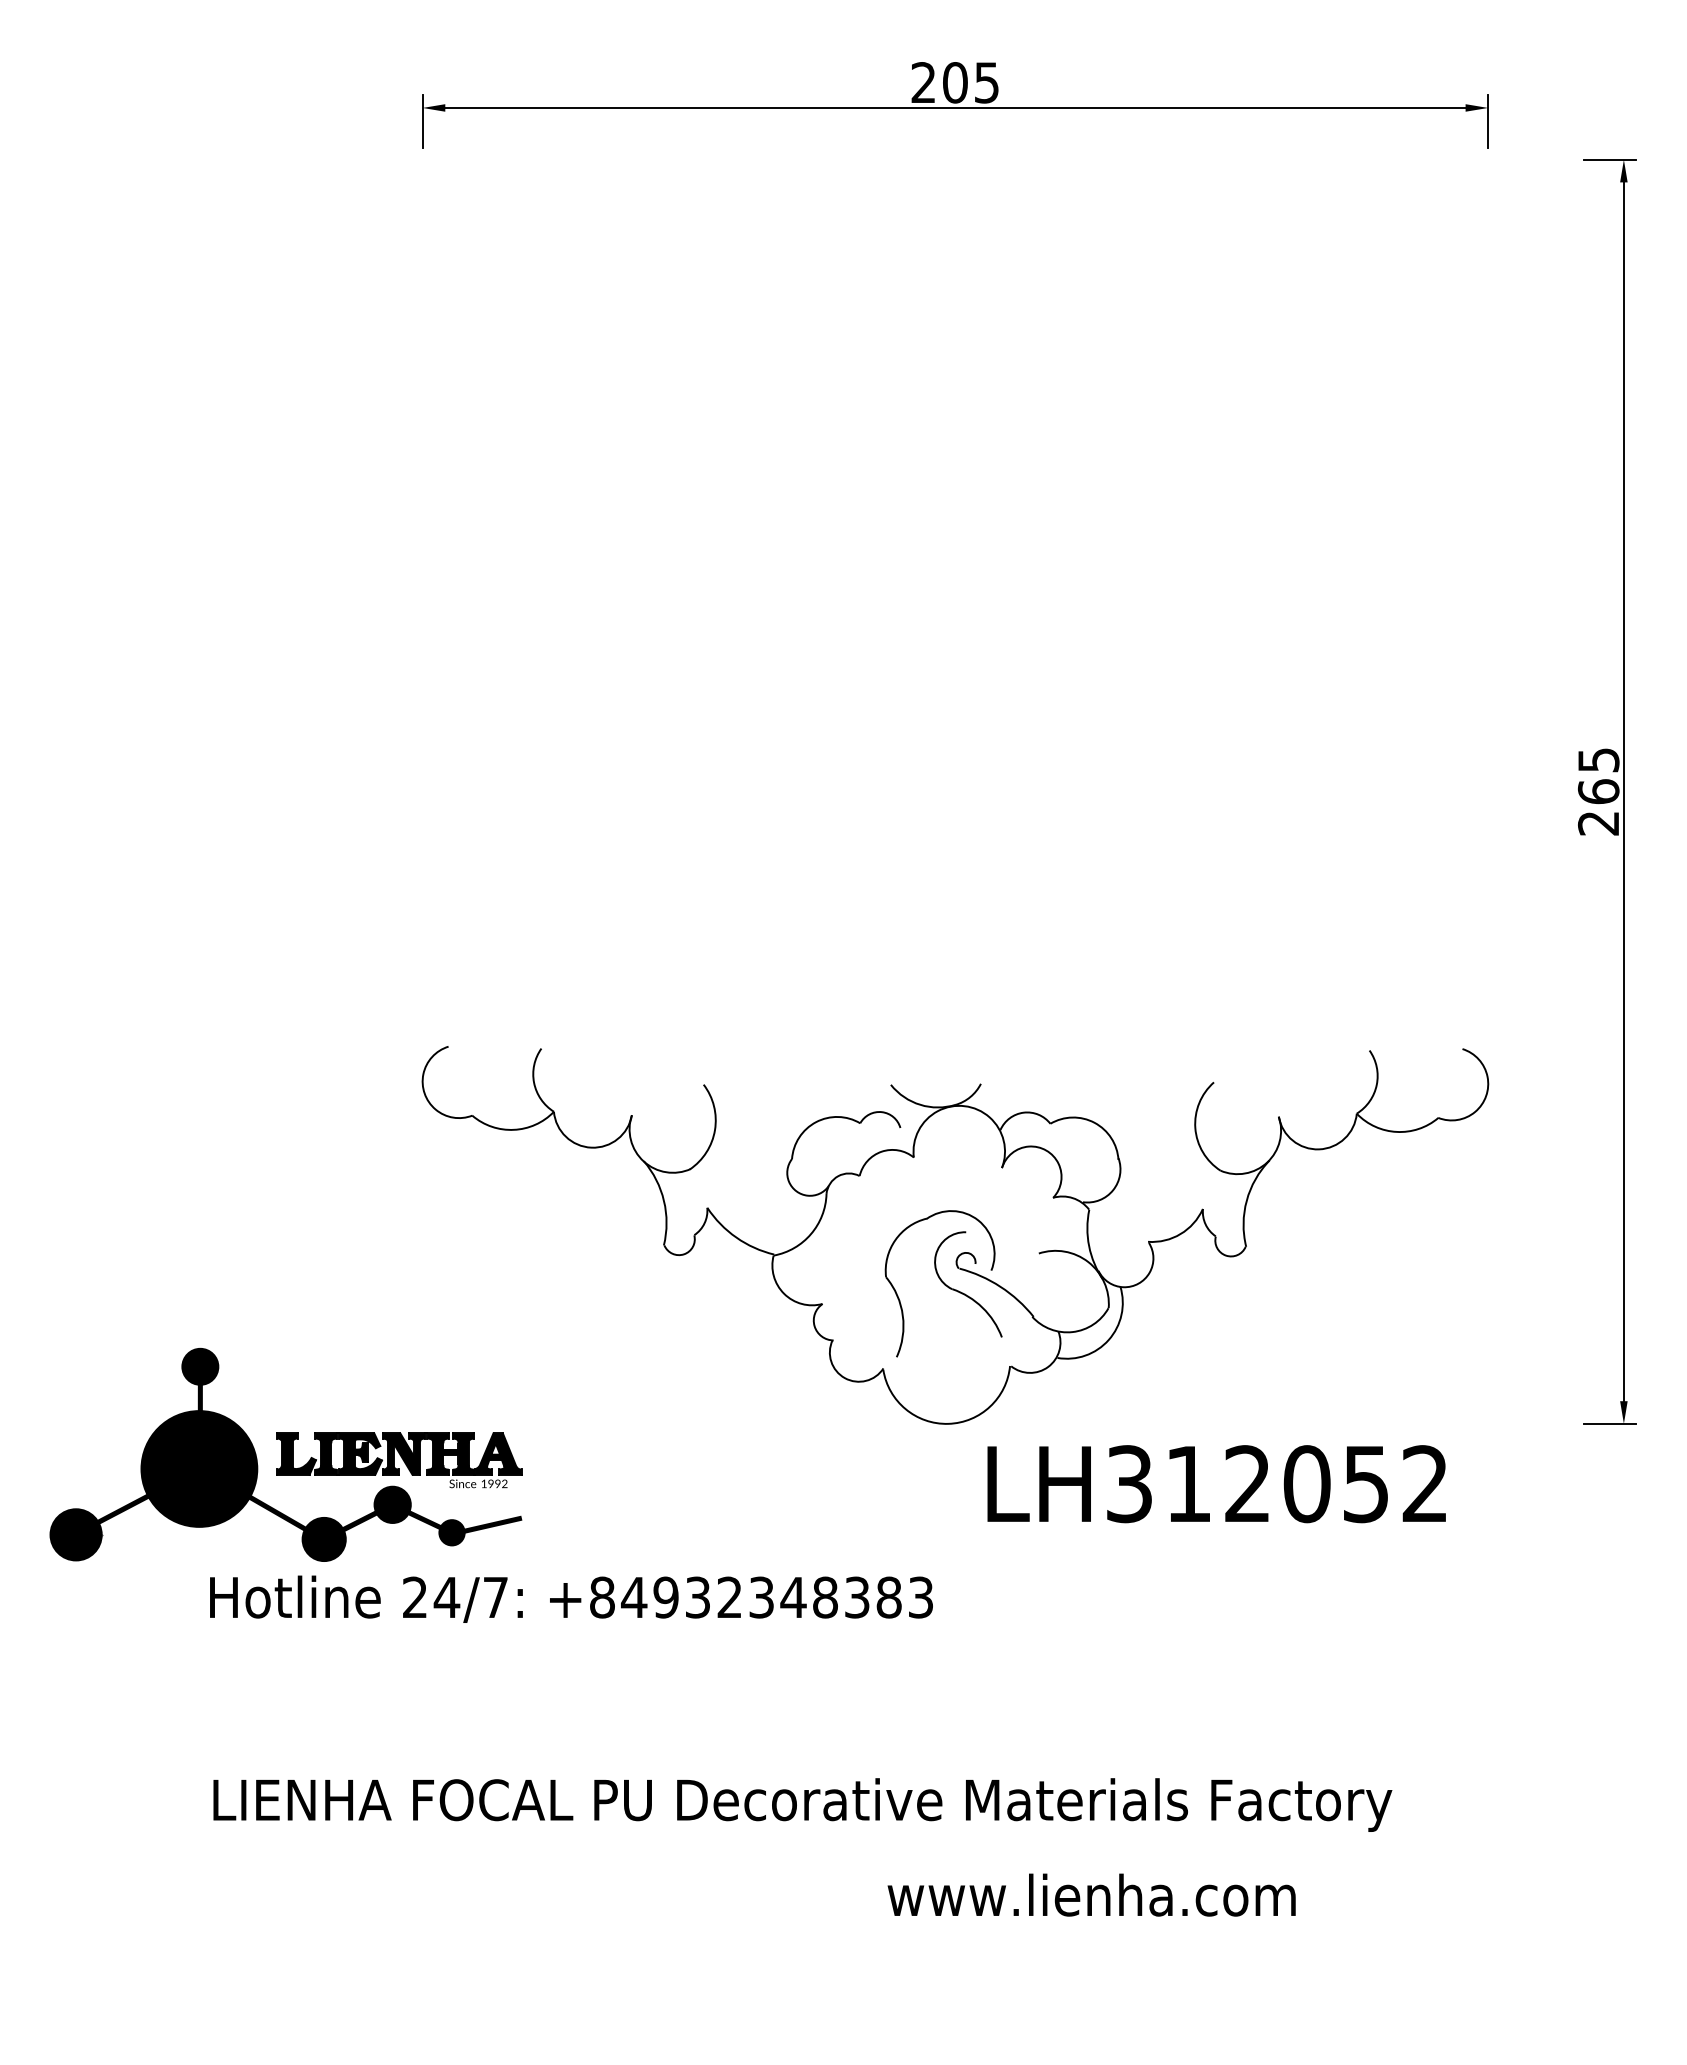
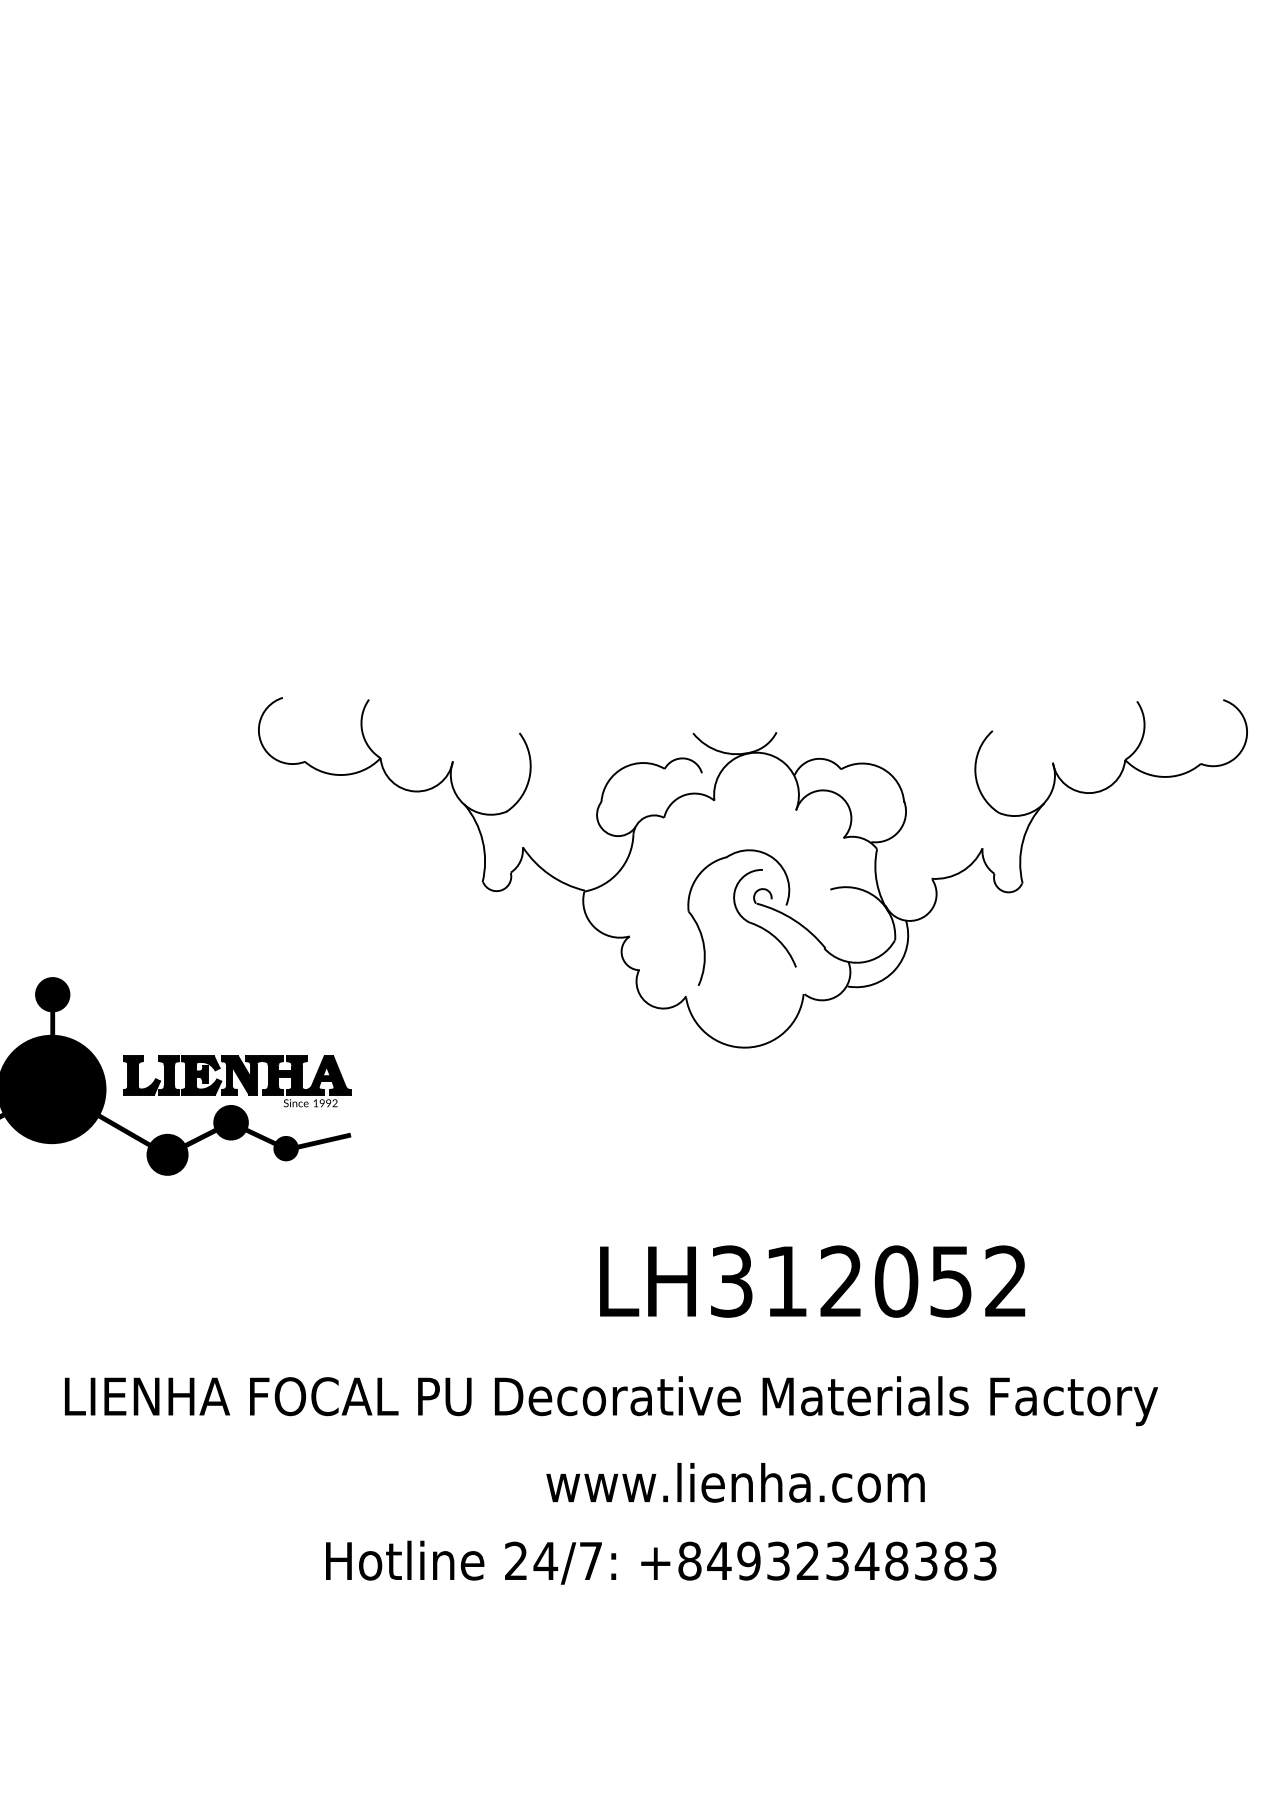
text: (1216, 1484) -> (812, 1281), moved
text: (571, 1598) -> (661, 1561), moved
text: (1091, 1894) -> (735, 1482), moved

